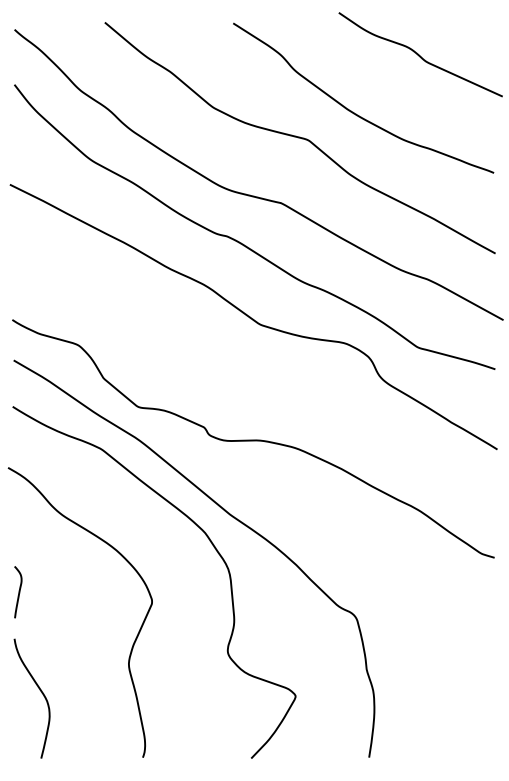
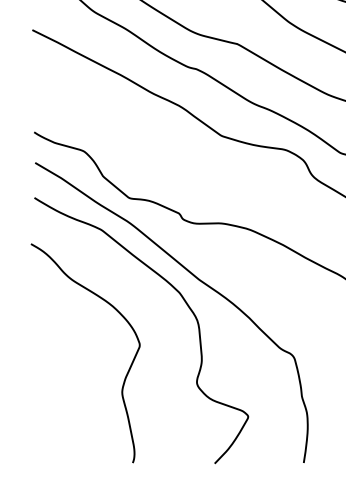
curve: (18, 592) -> (38, 338), removed
curve: (41, 693) -> (56, 414), removed

